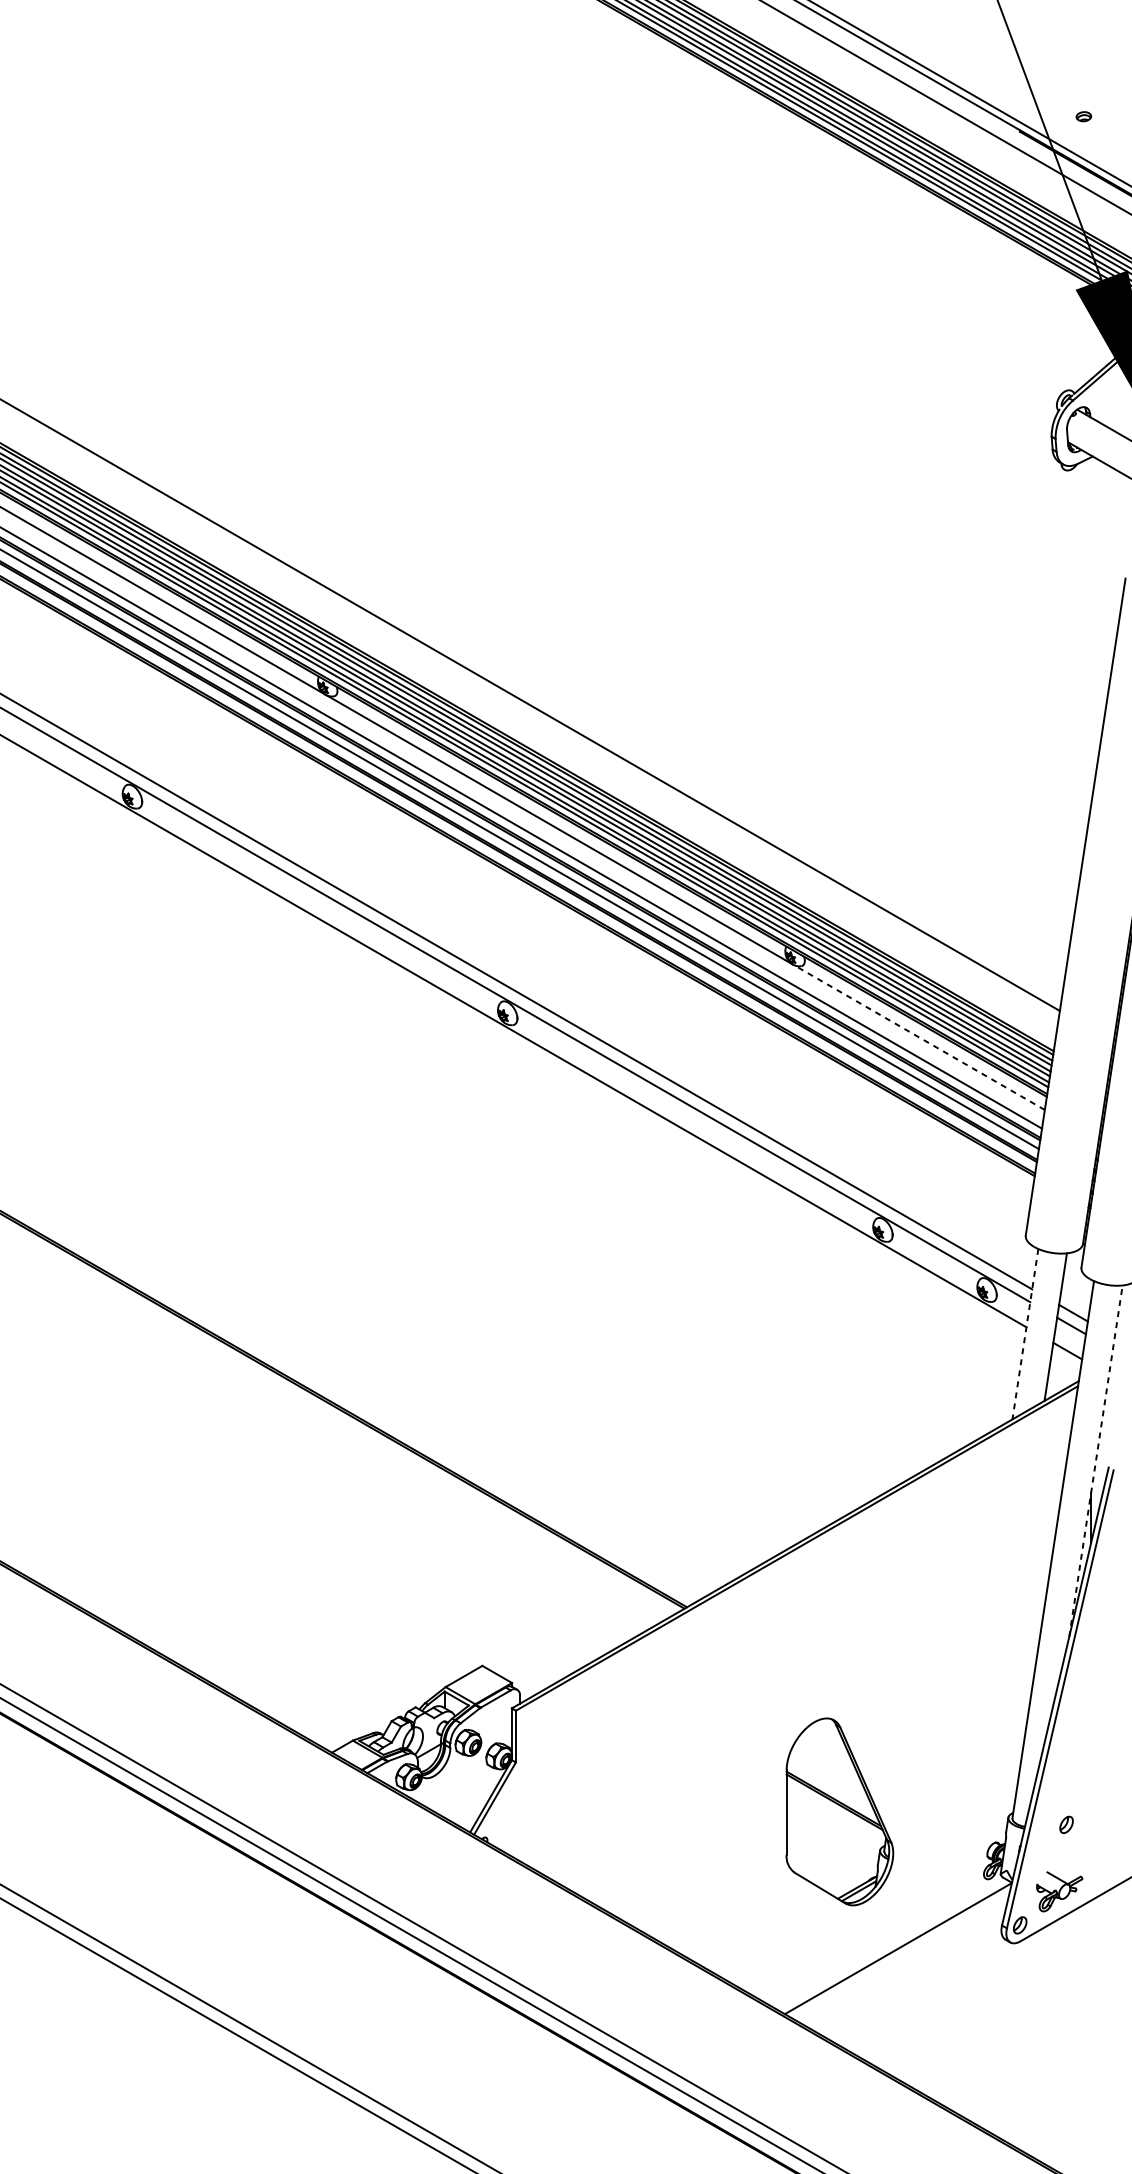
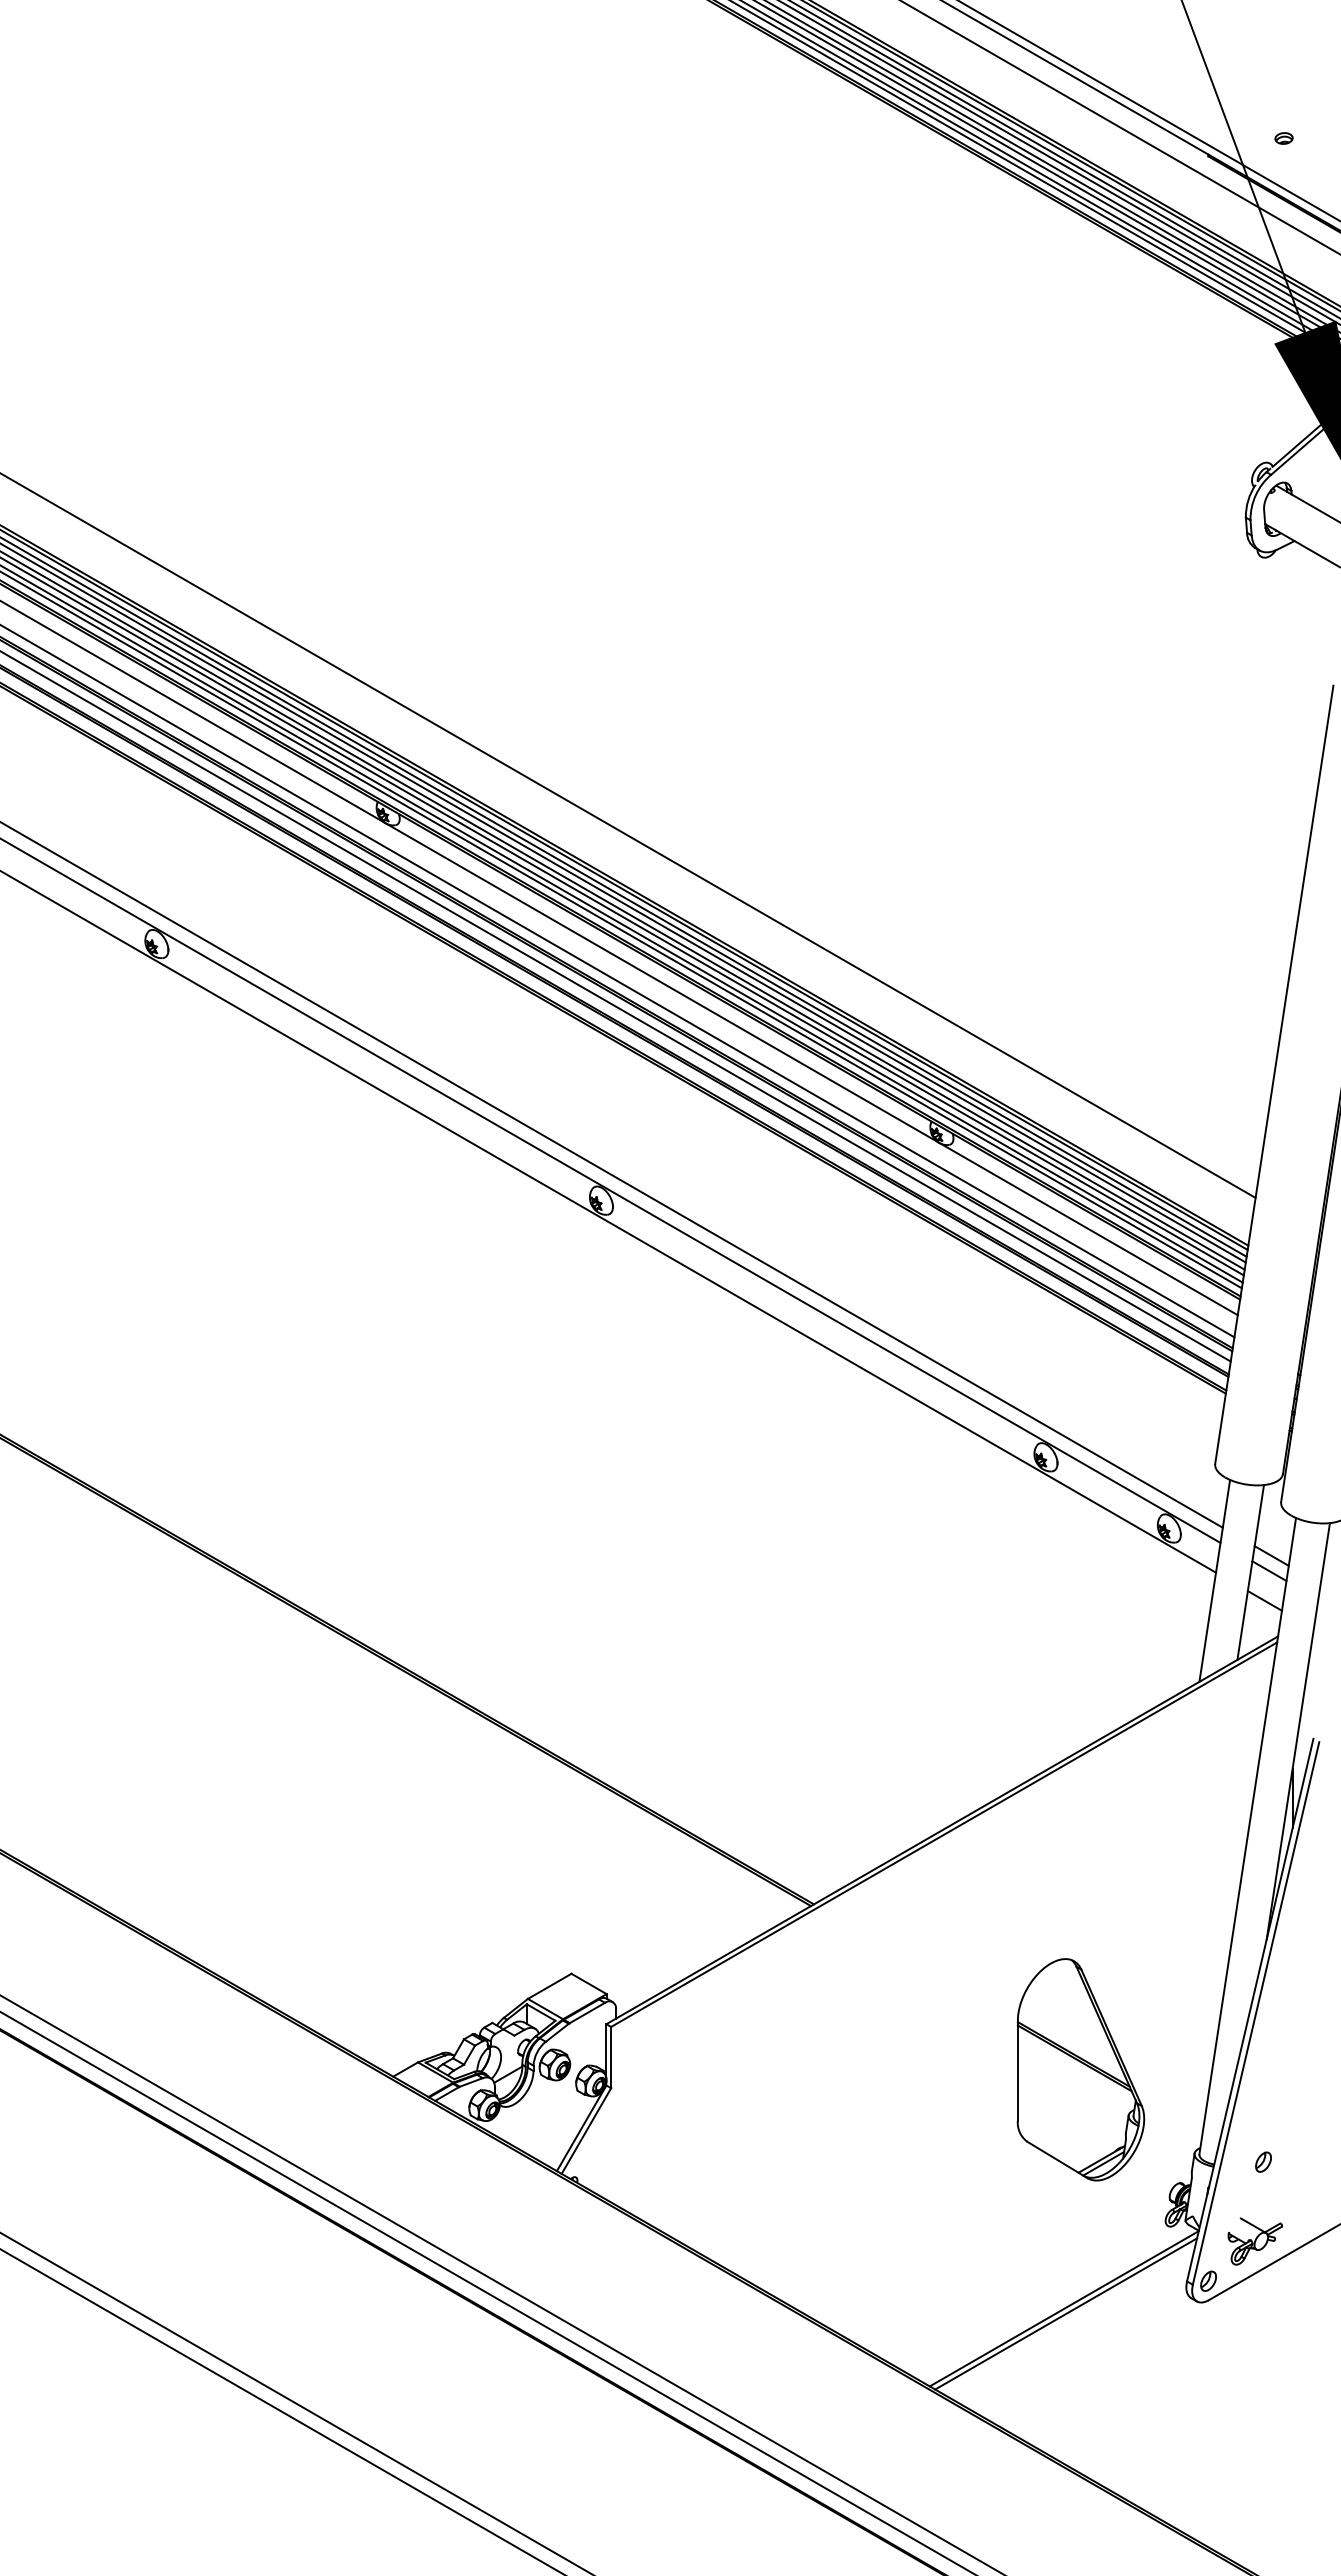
line: (918, 1036) -> (1088, 1228), dashed -> solid
line: (1025, 1334) -> (1214, 1581), dashed -> solid
line: (1096, 1461) -> (1298, 1731), dashed -> solid
part: (839, 1811) -> (1080, 2069), moved
line: (900, 1952) -> (1066, 2313), added

